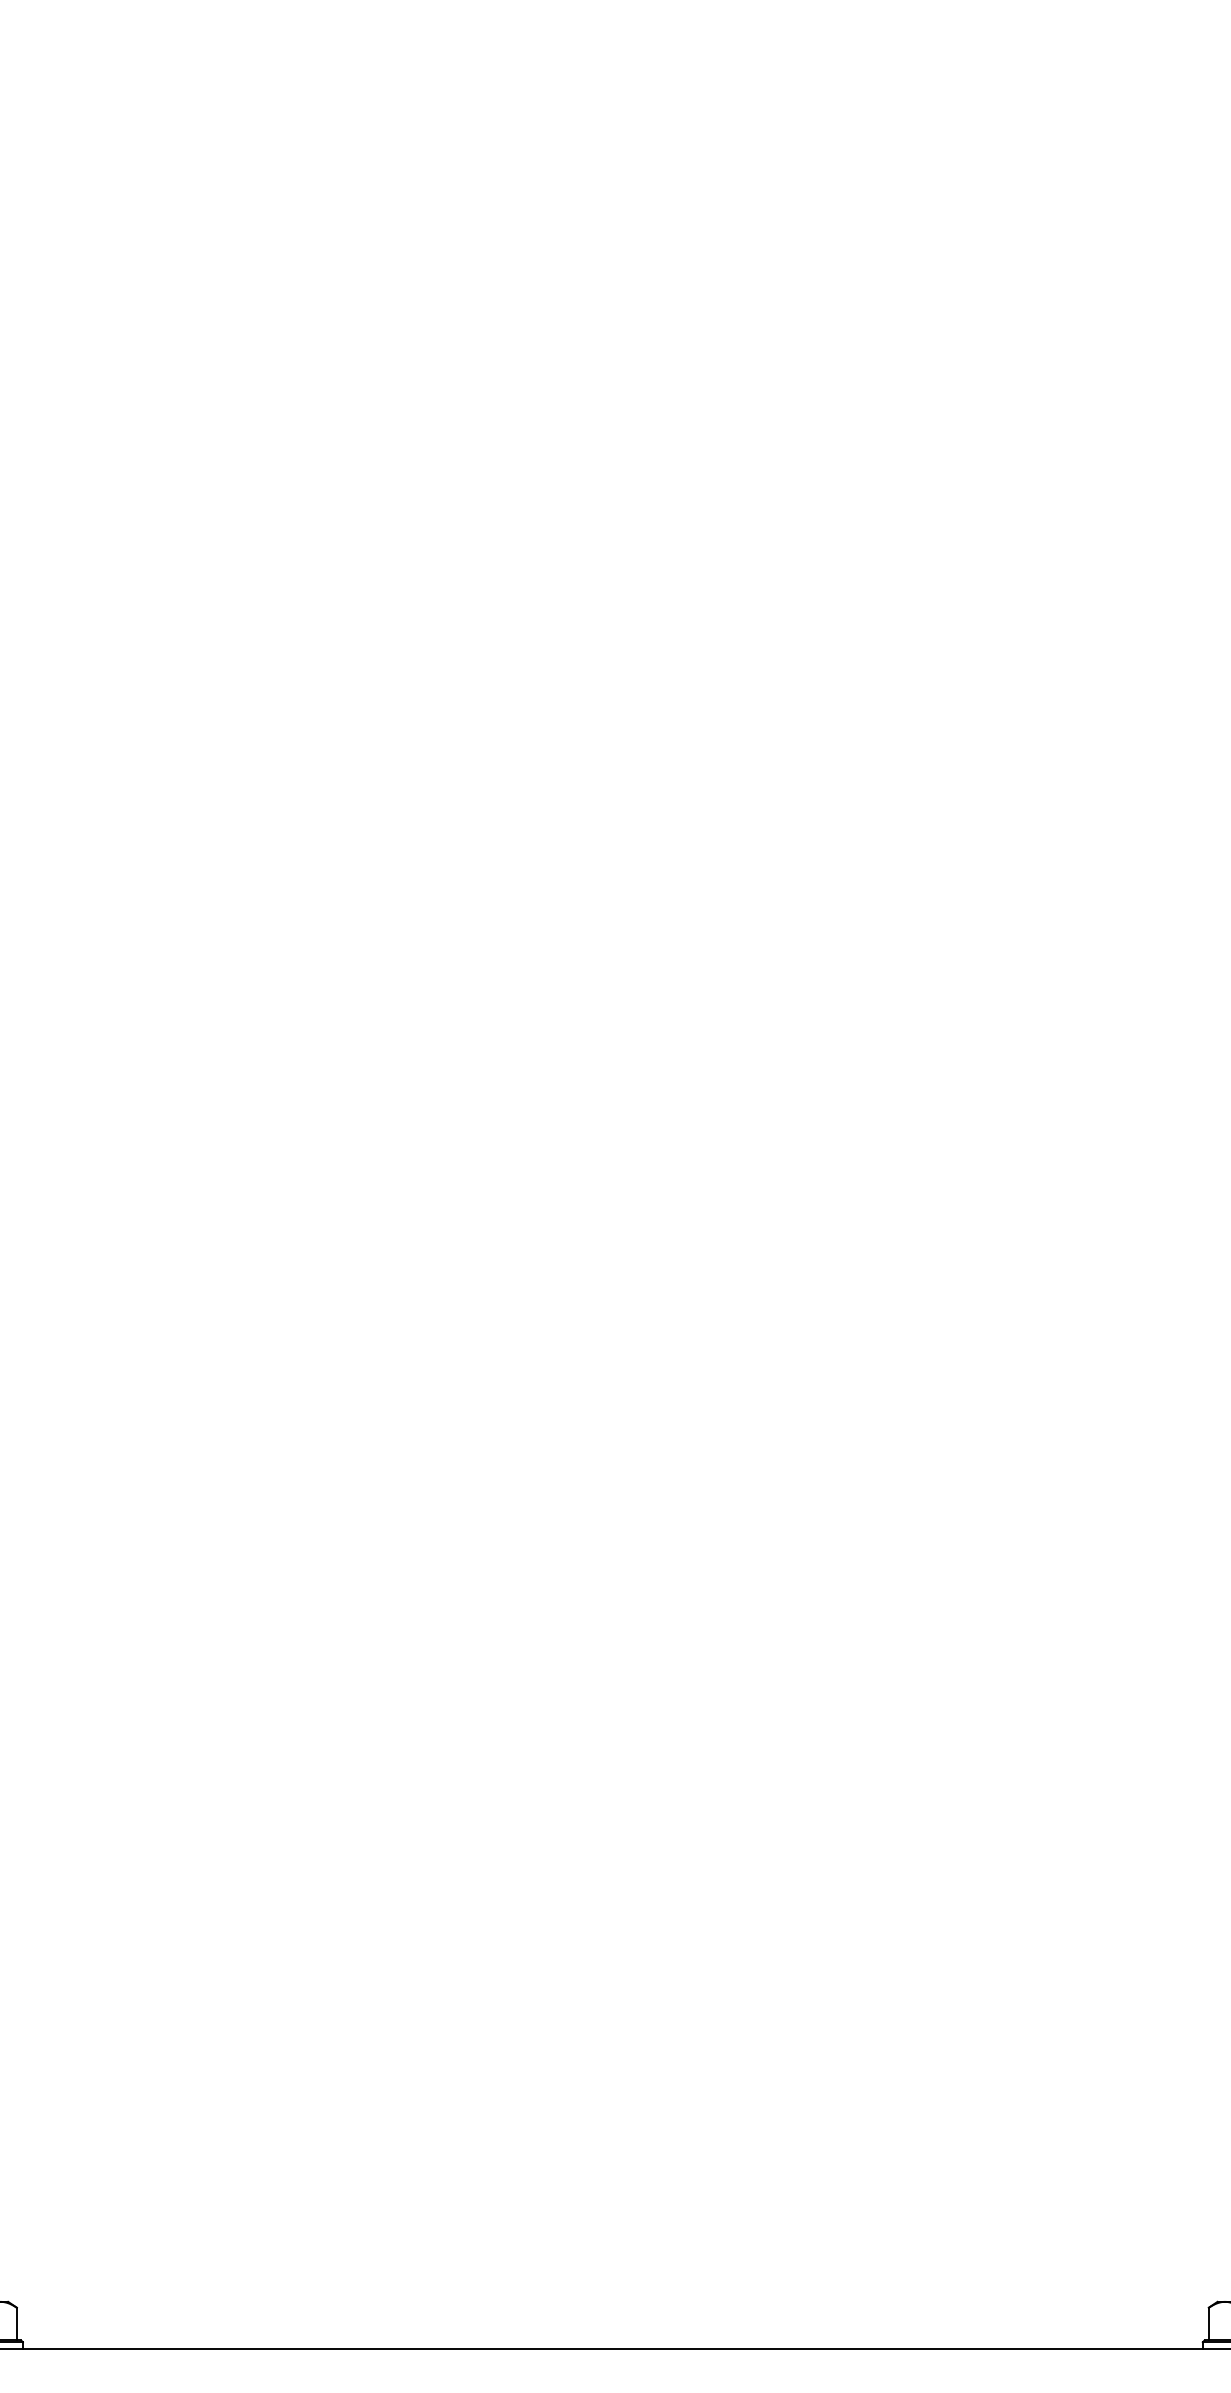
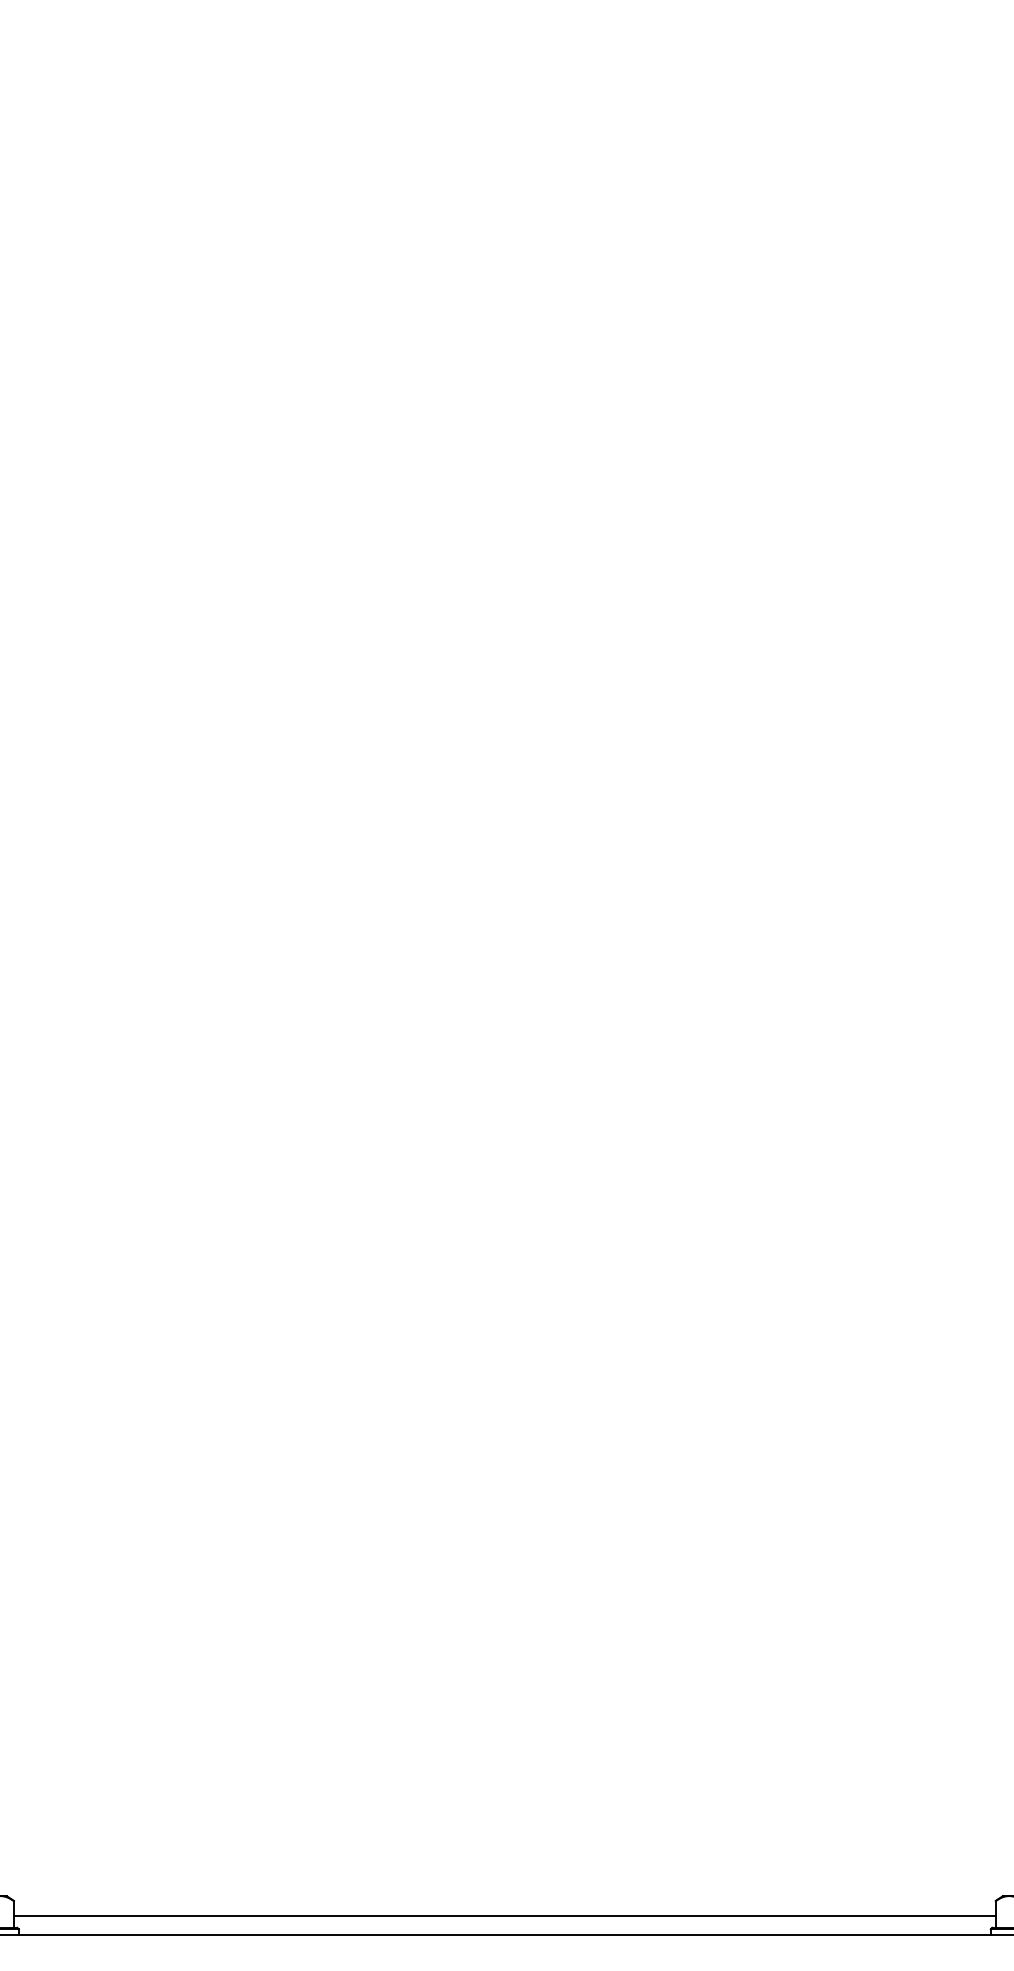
line: (612, 2325) -> (504, 1915), added

